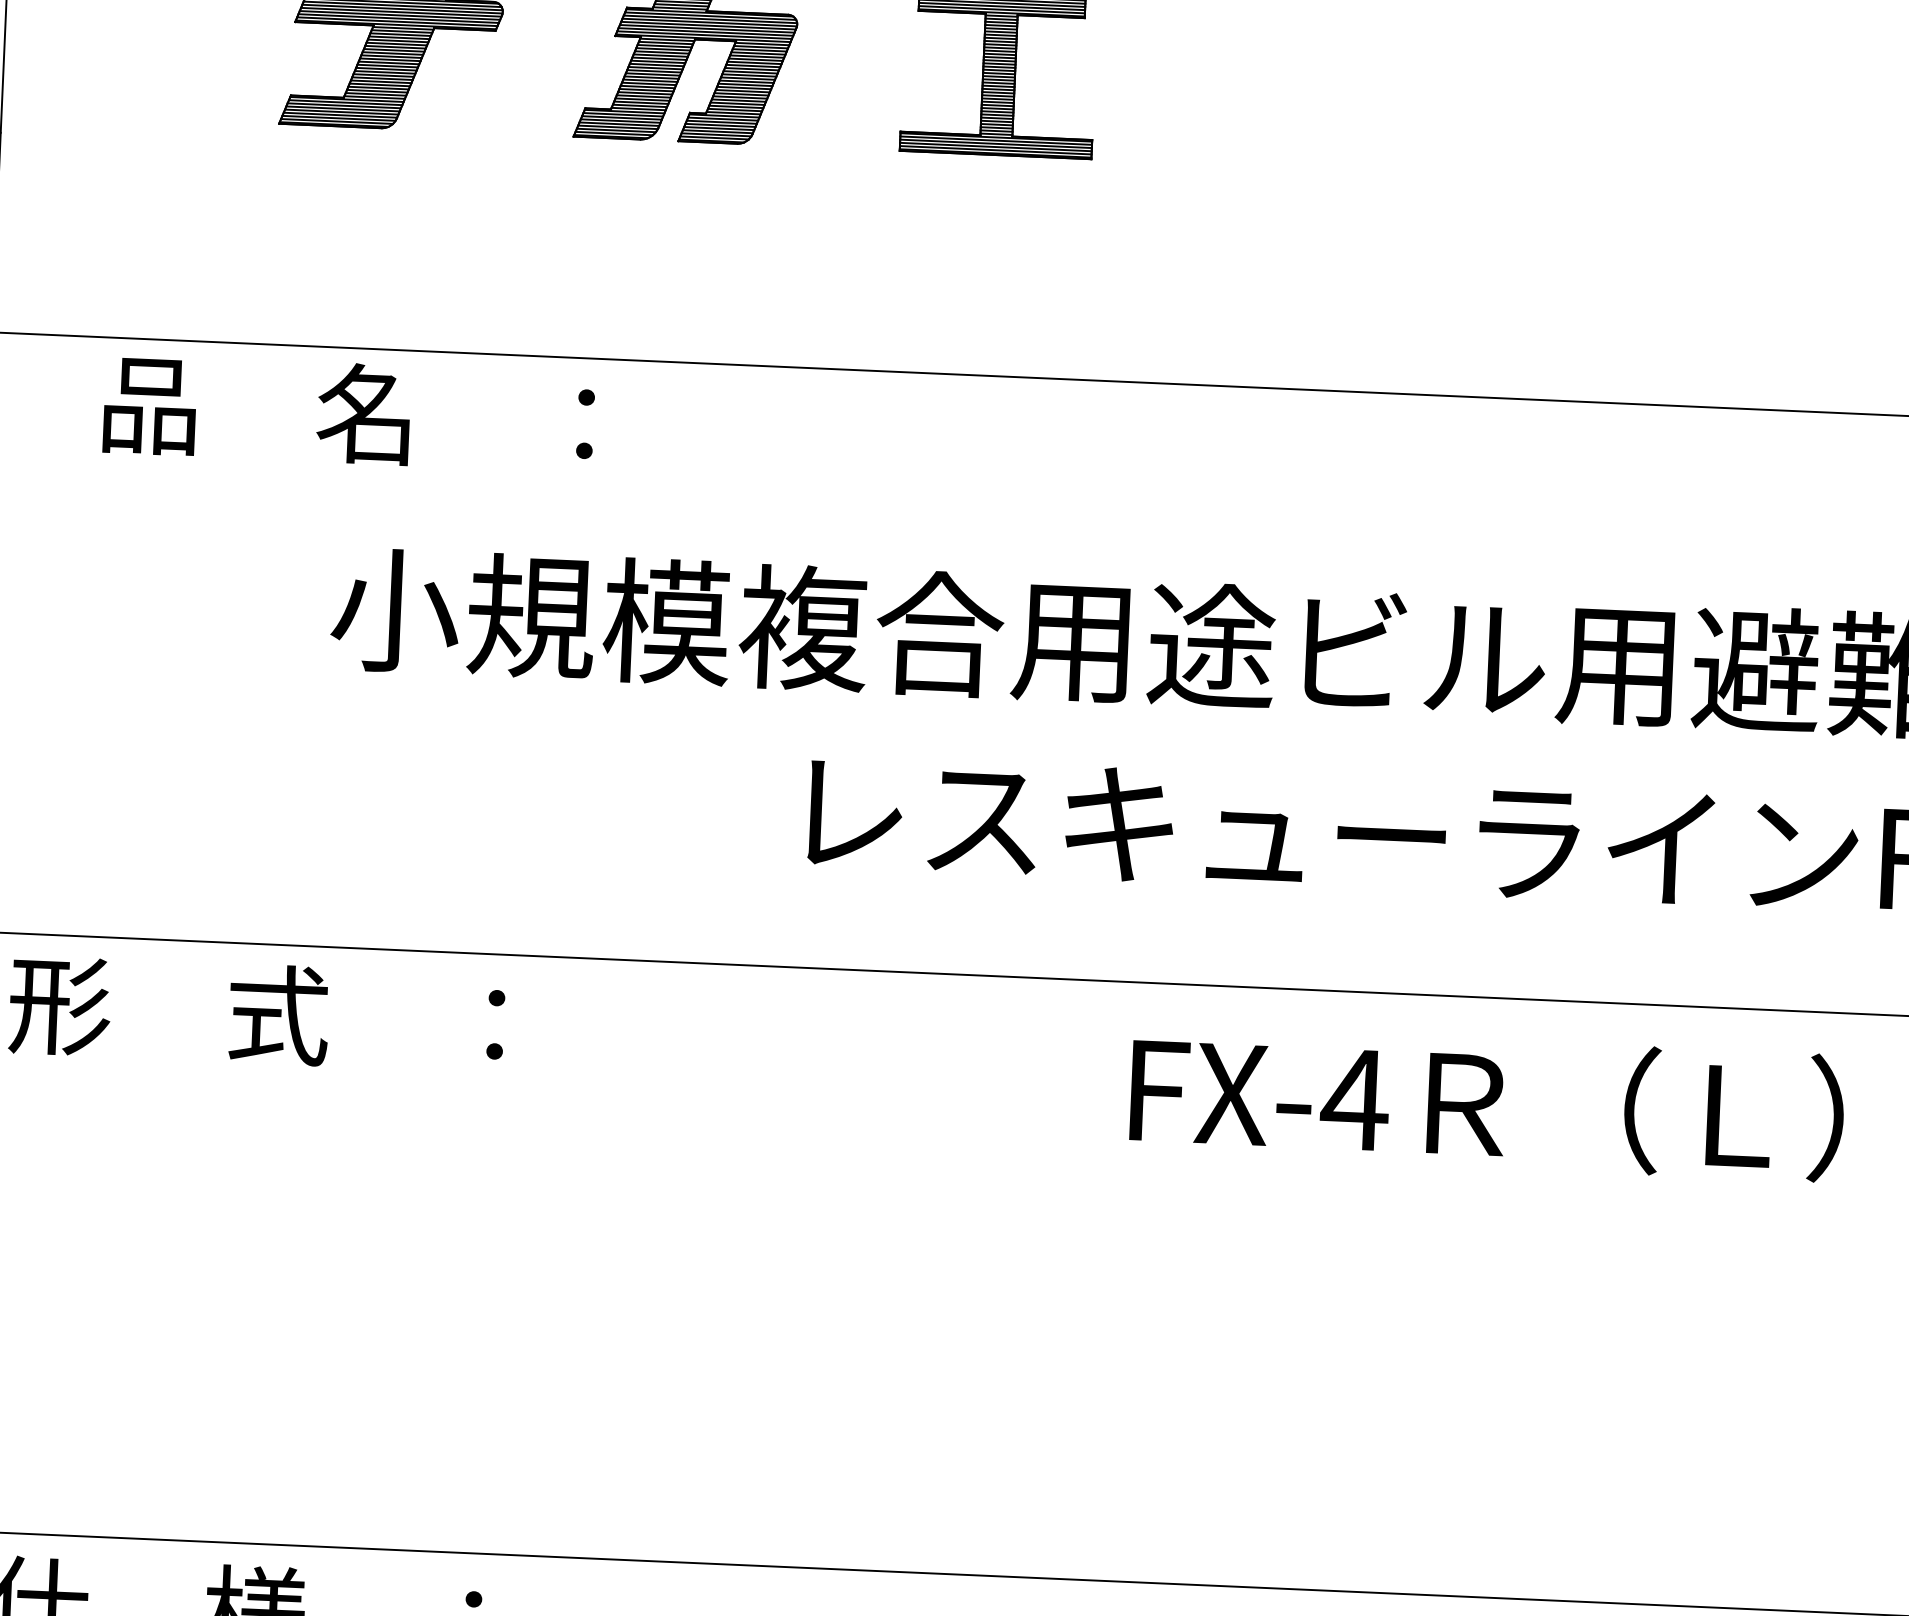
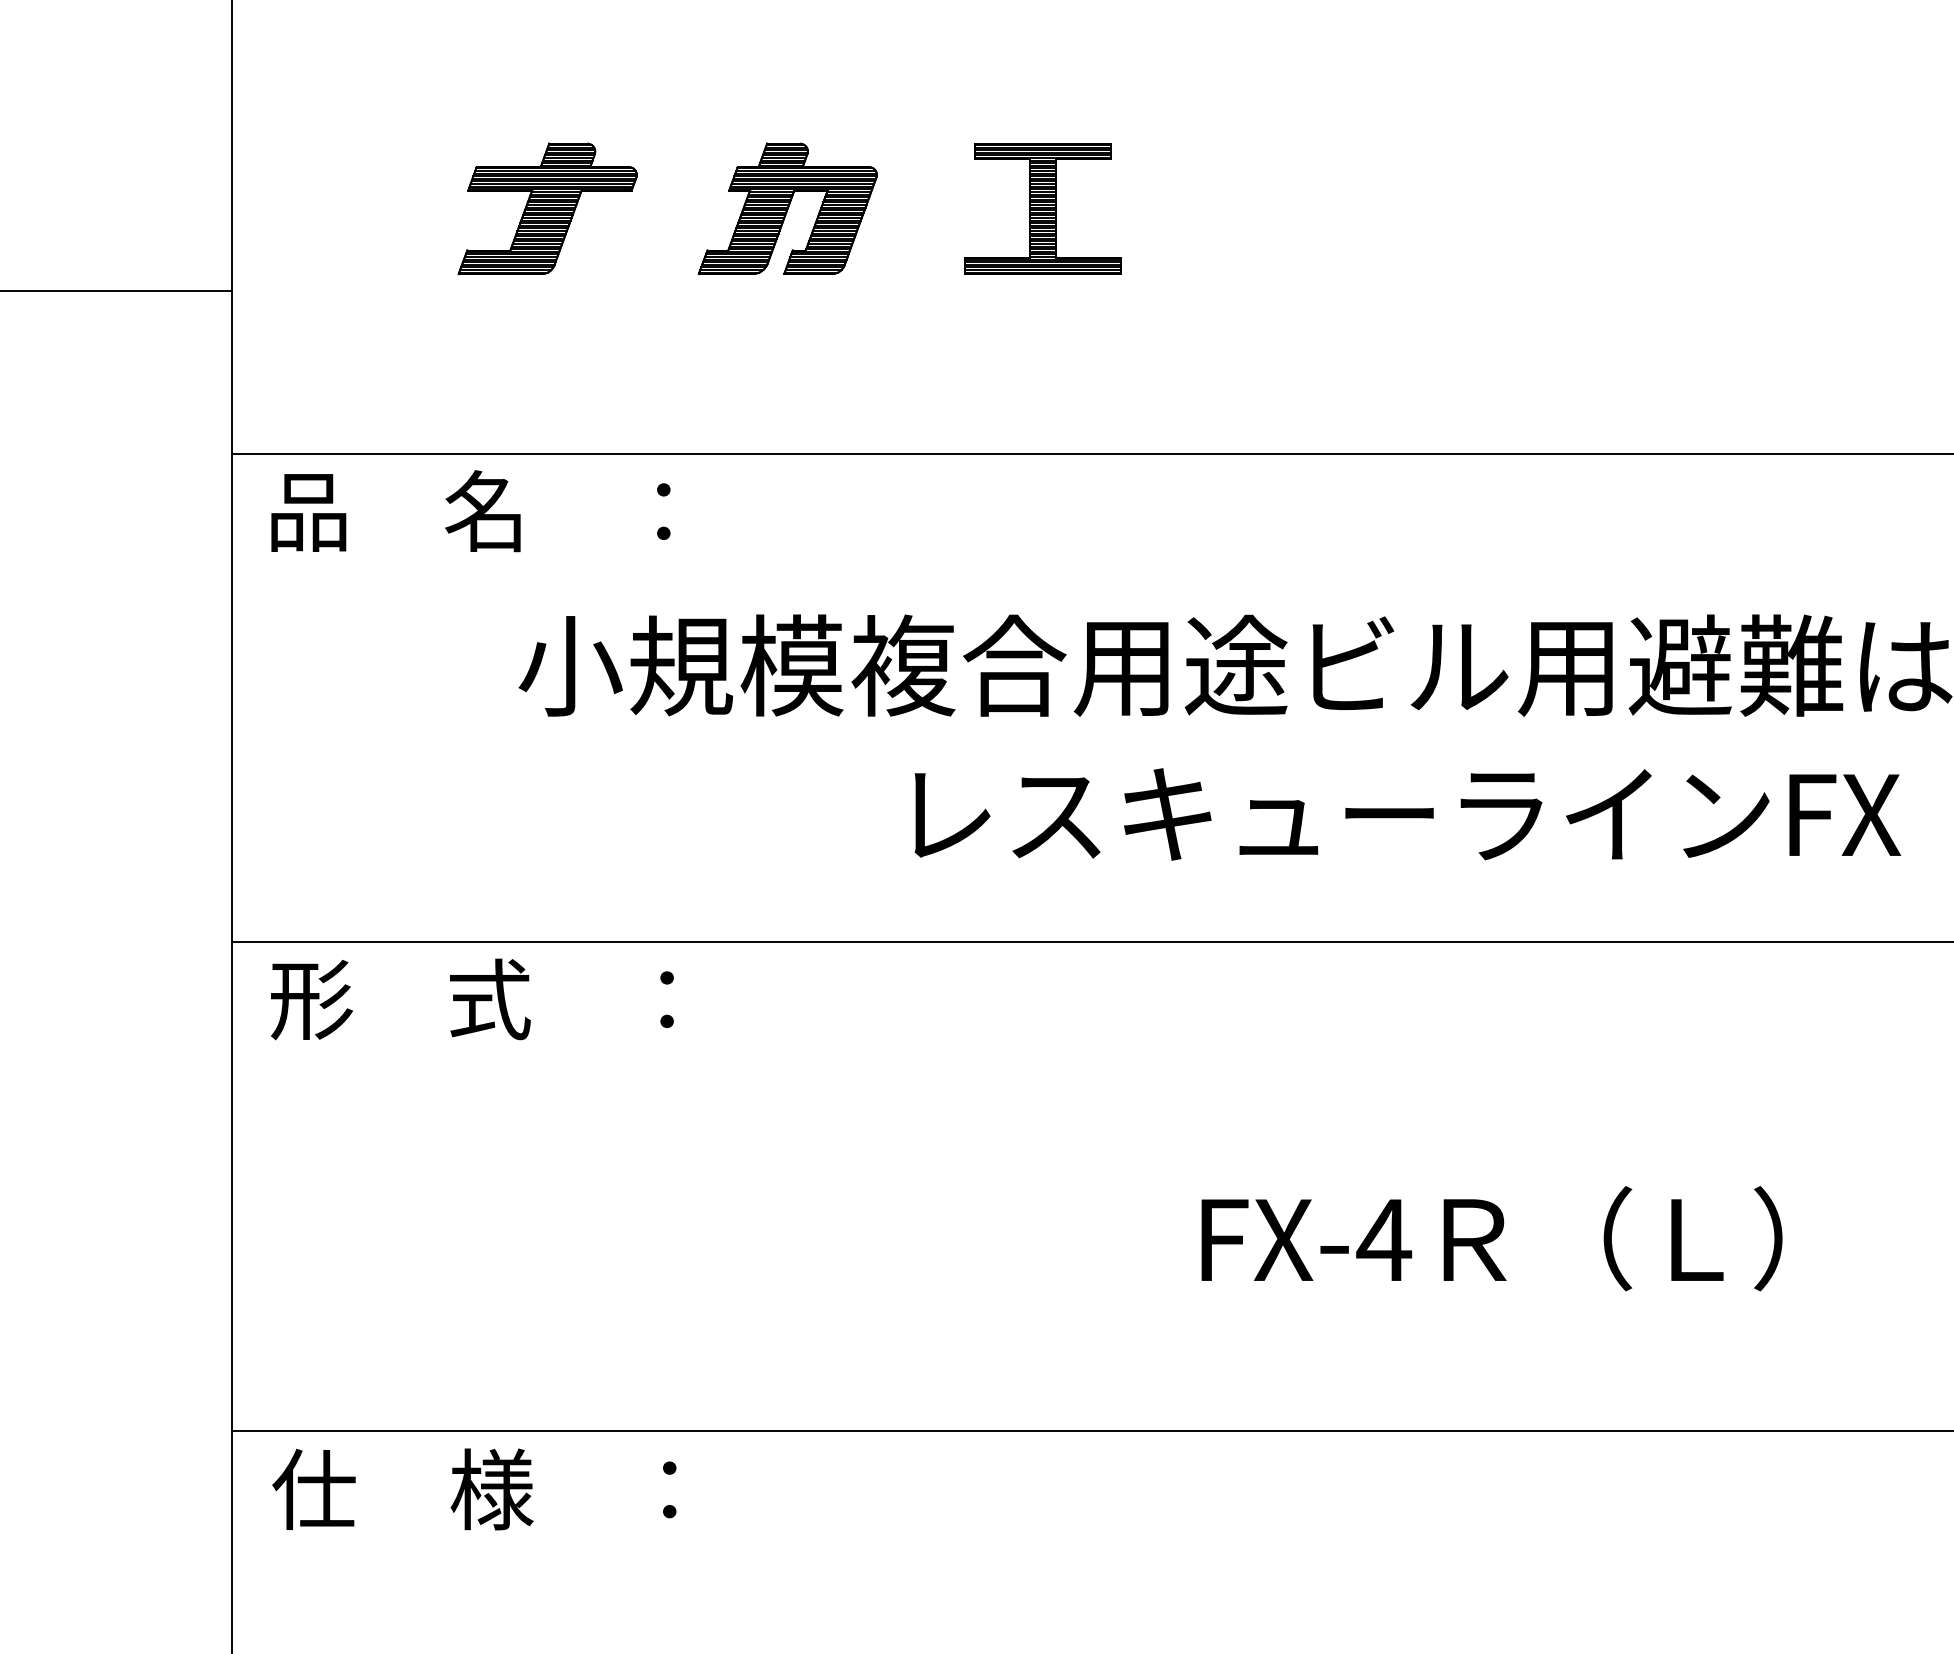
text: (348, 413) -> (470, 511), moved
text: (1486, 1103) -> (1491, 1238), moved

